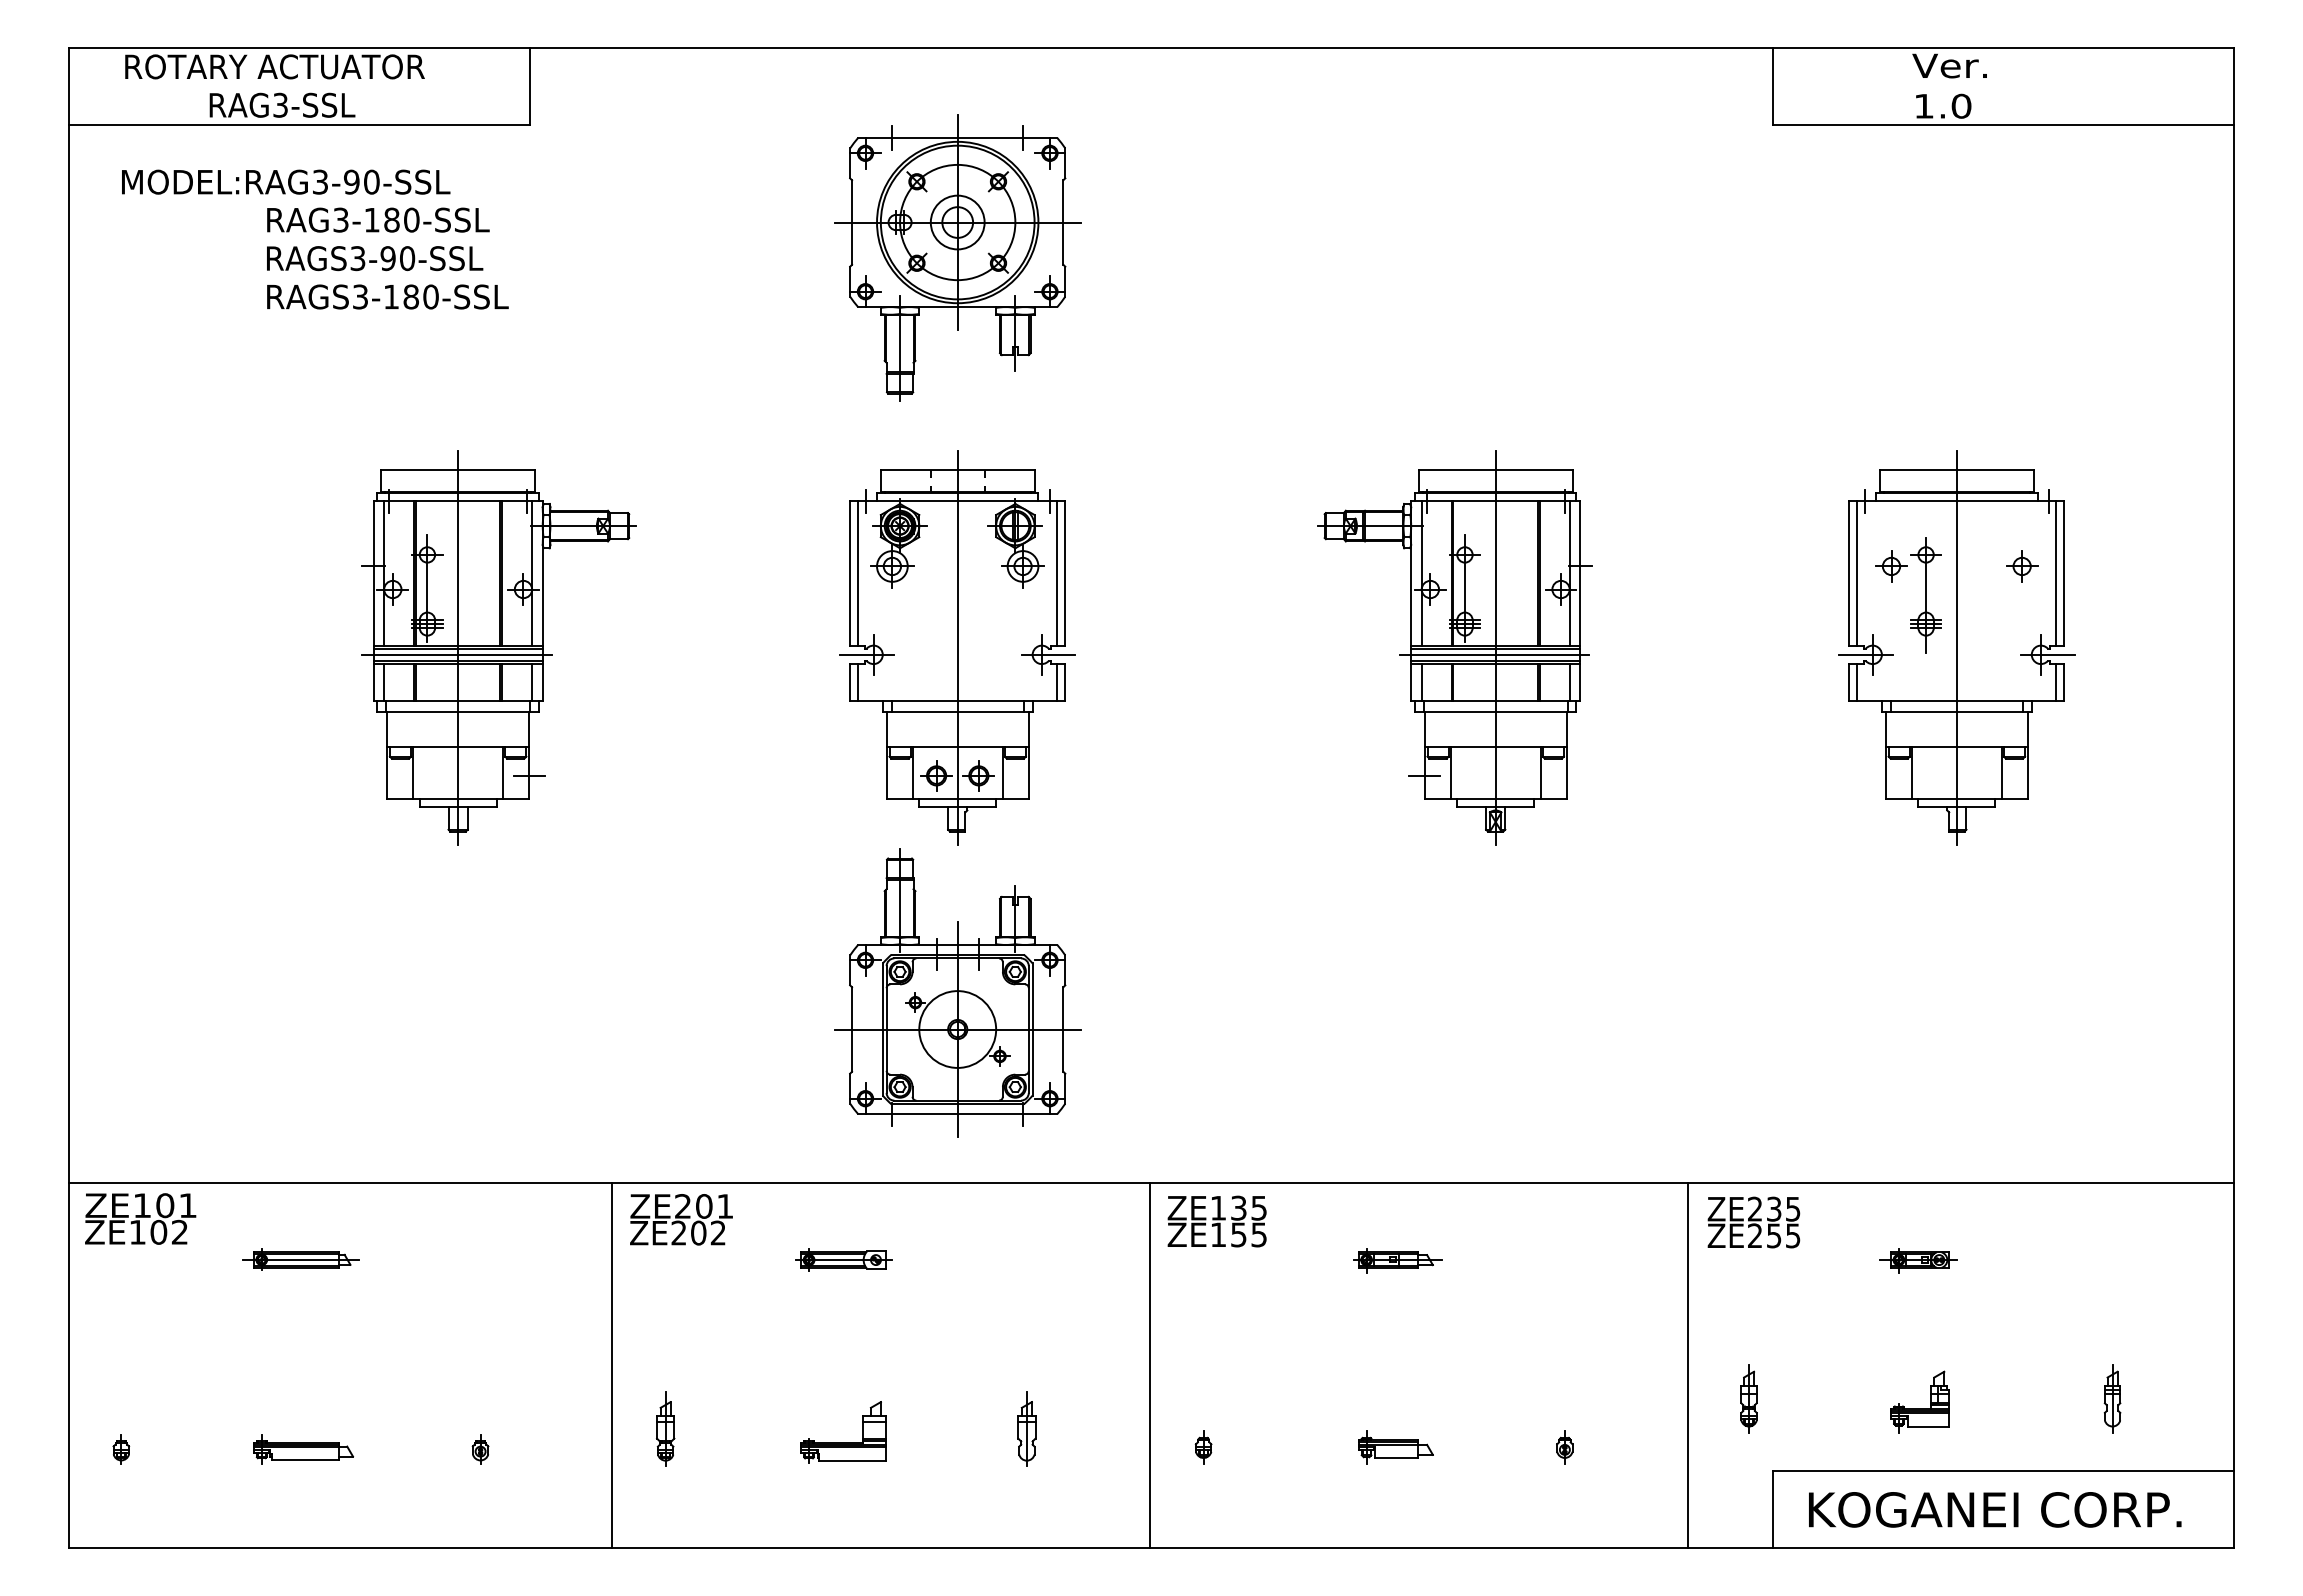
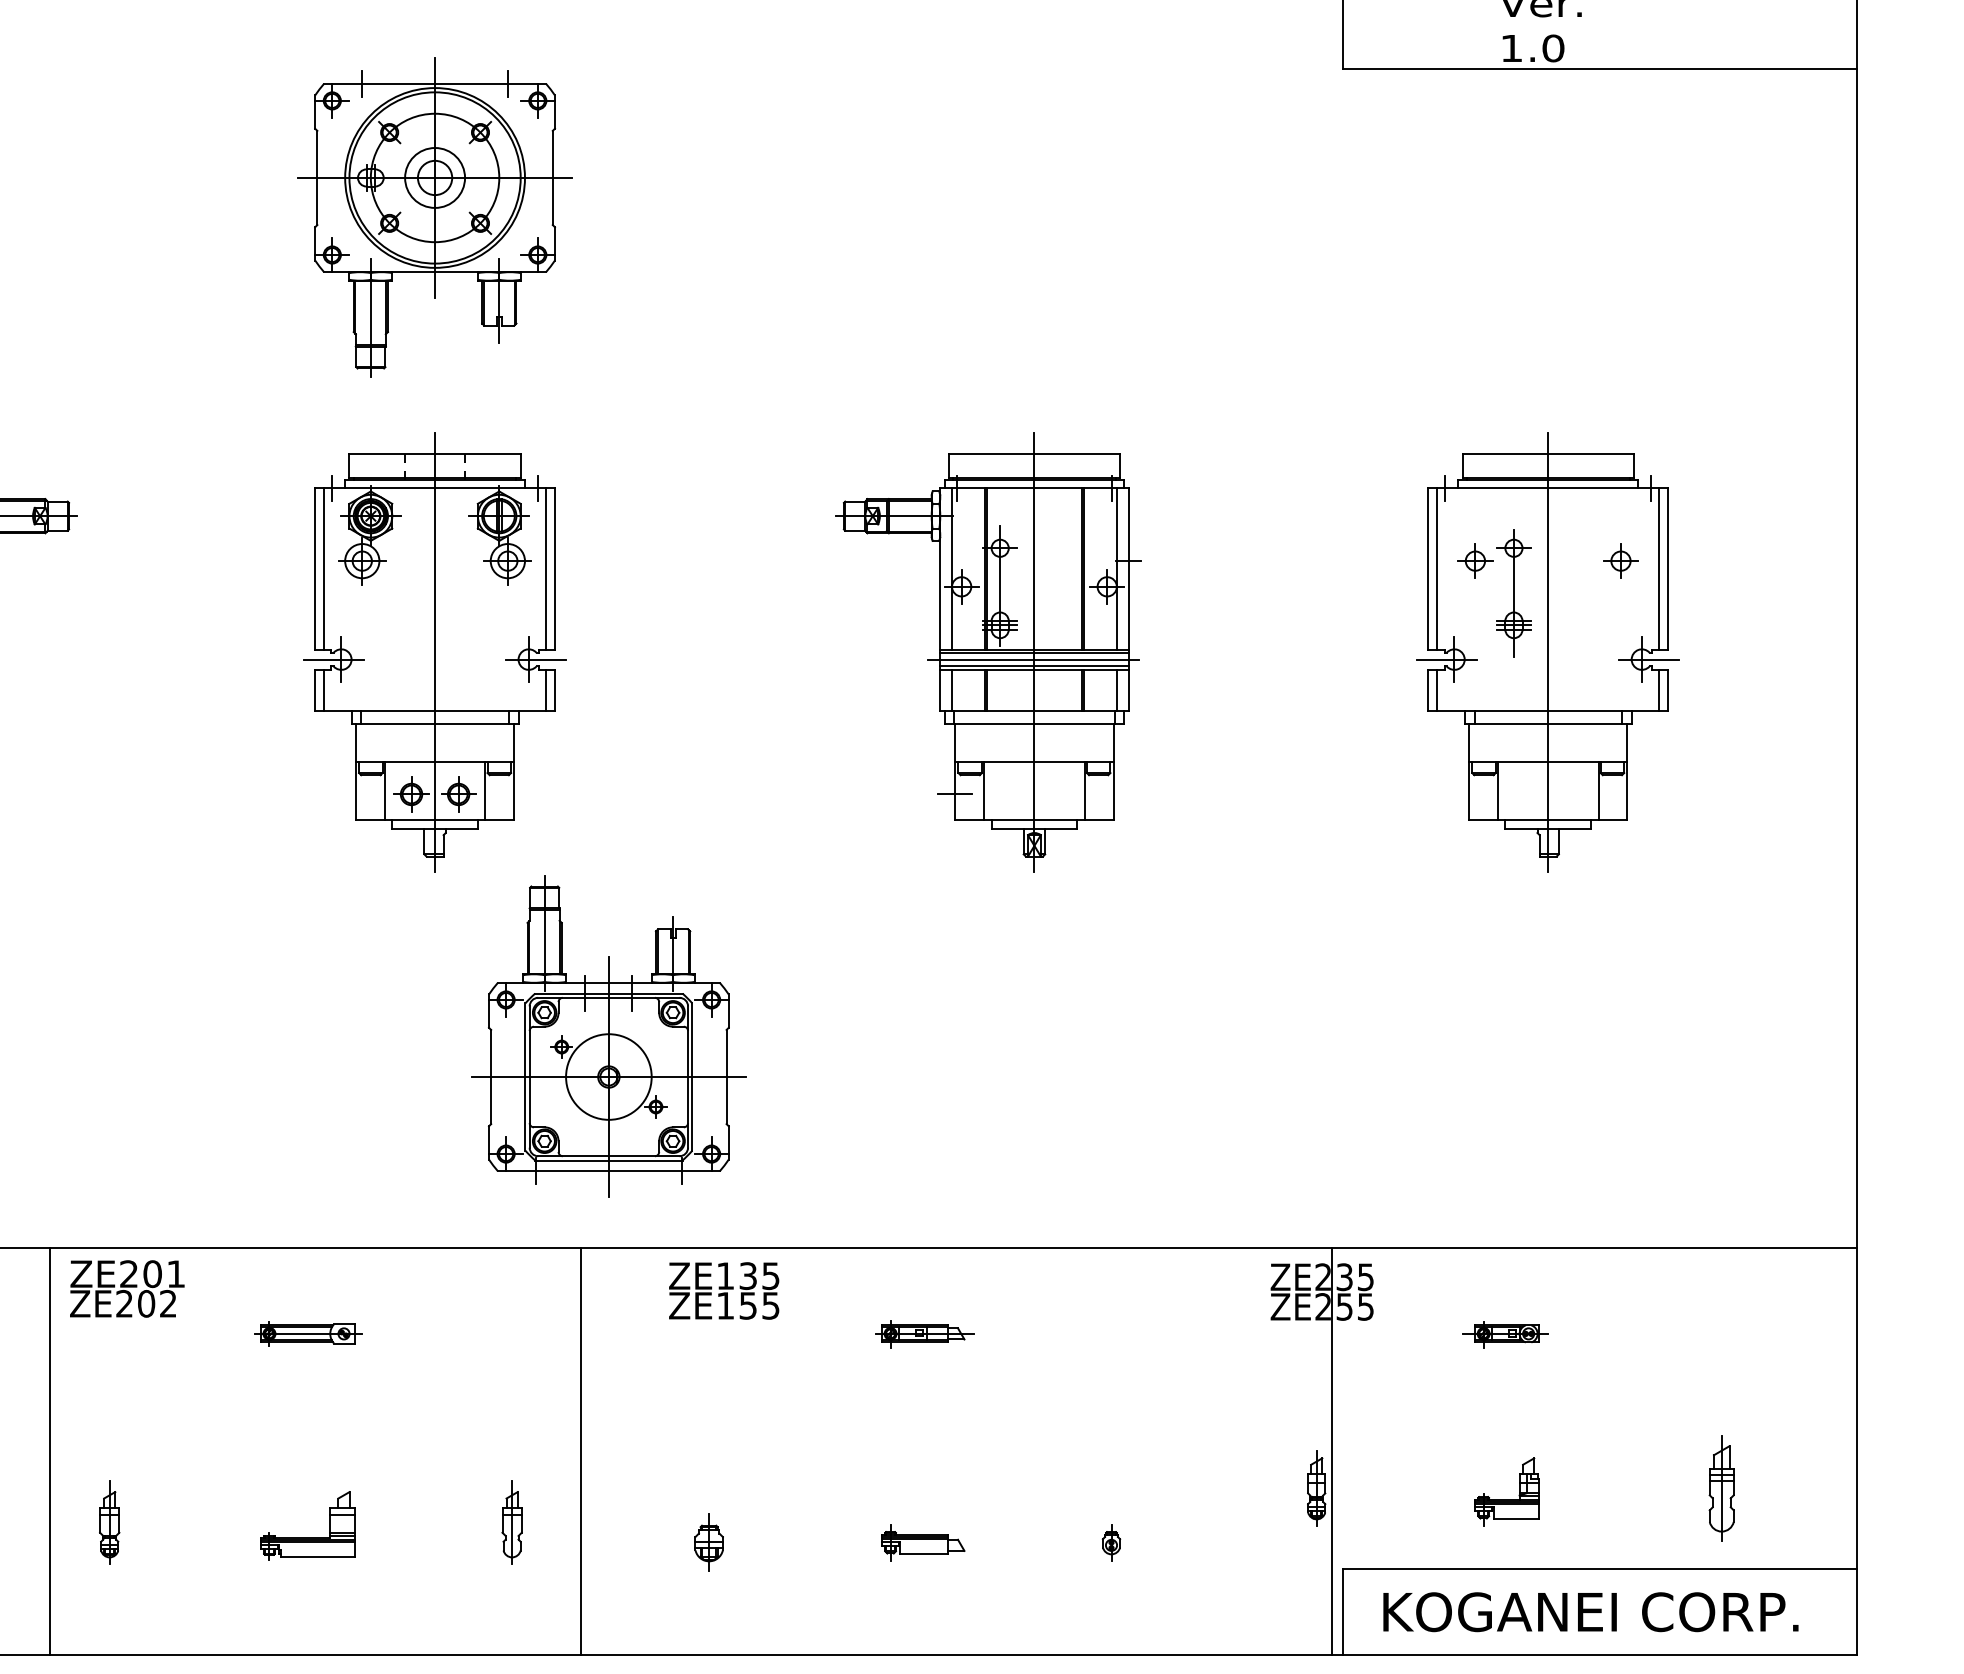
part: (957, 992) -> (608, 1035), moved
line: (1149, 1365) -> (580, 1451), moved
line: (1687, 1365) -> (1331, 1451), moved
part: (2112, 1398) -> (1721, 1488), size x1.4
part: (1203, 1447) -> (708, 1542), size x1.6

